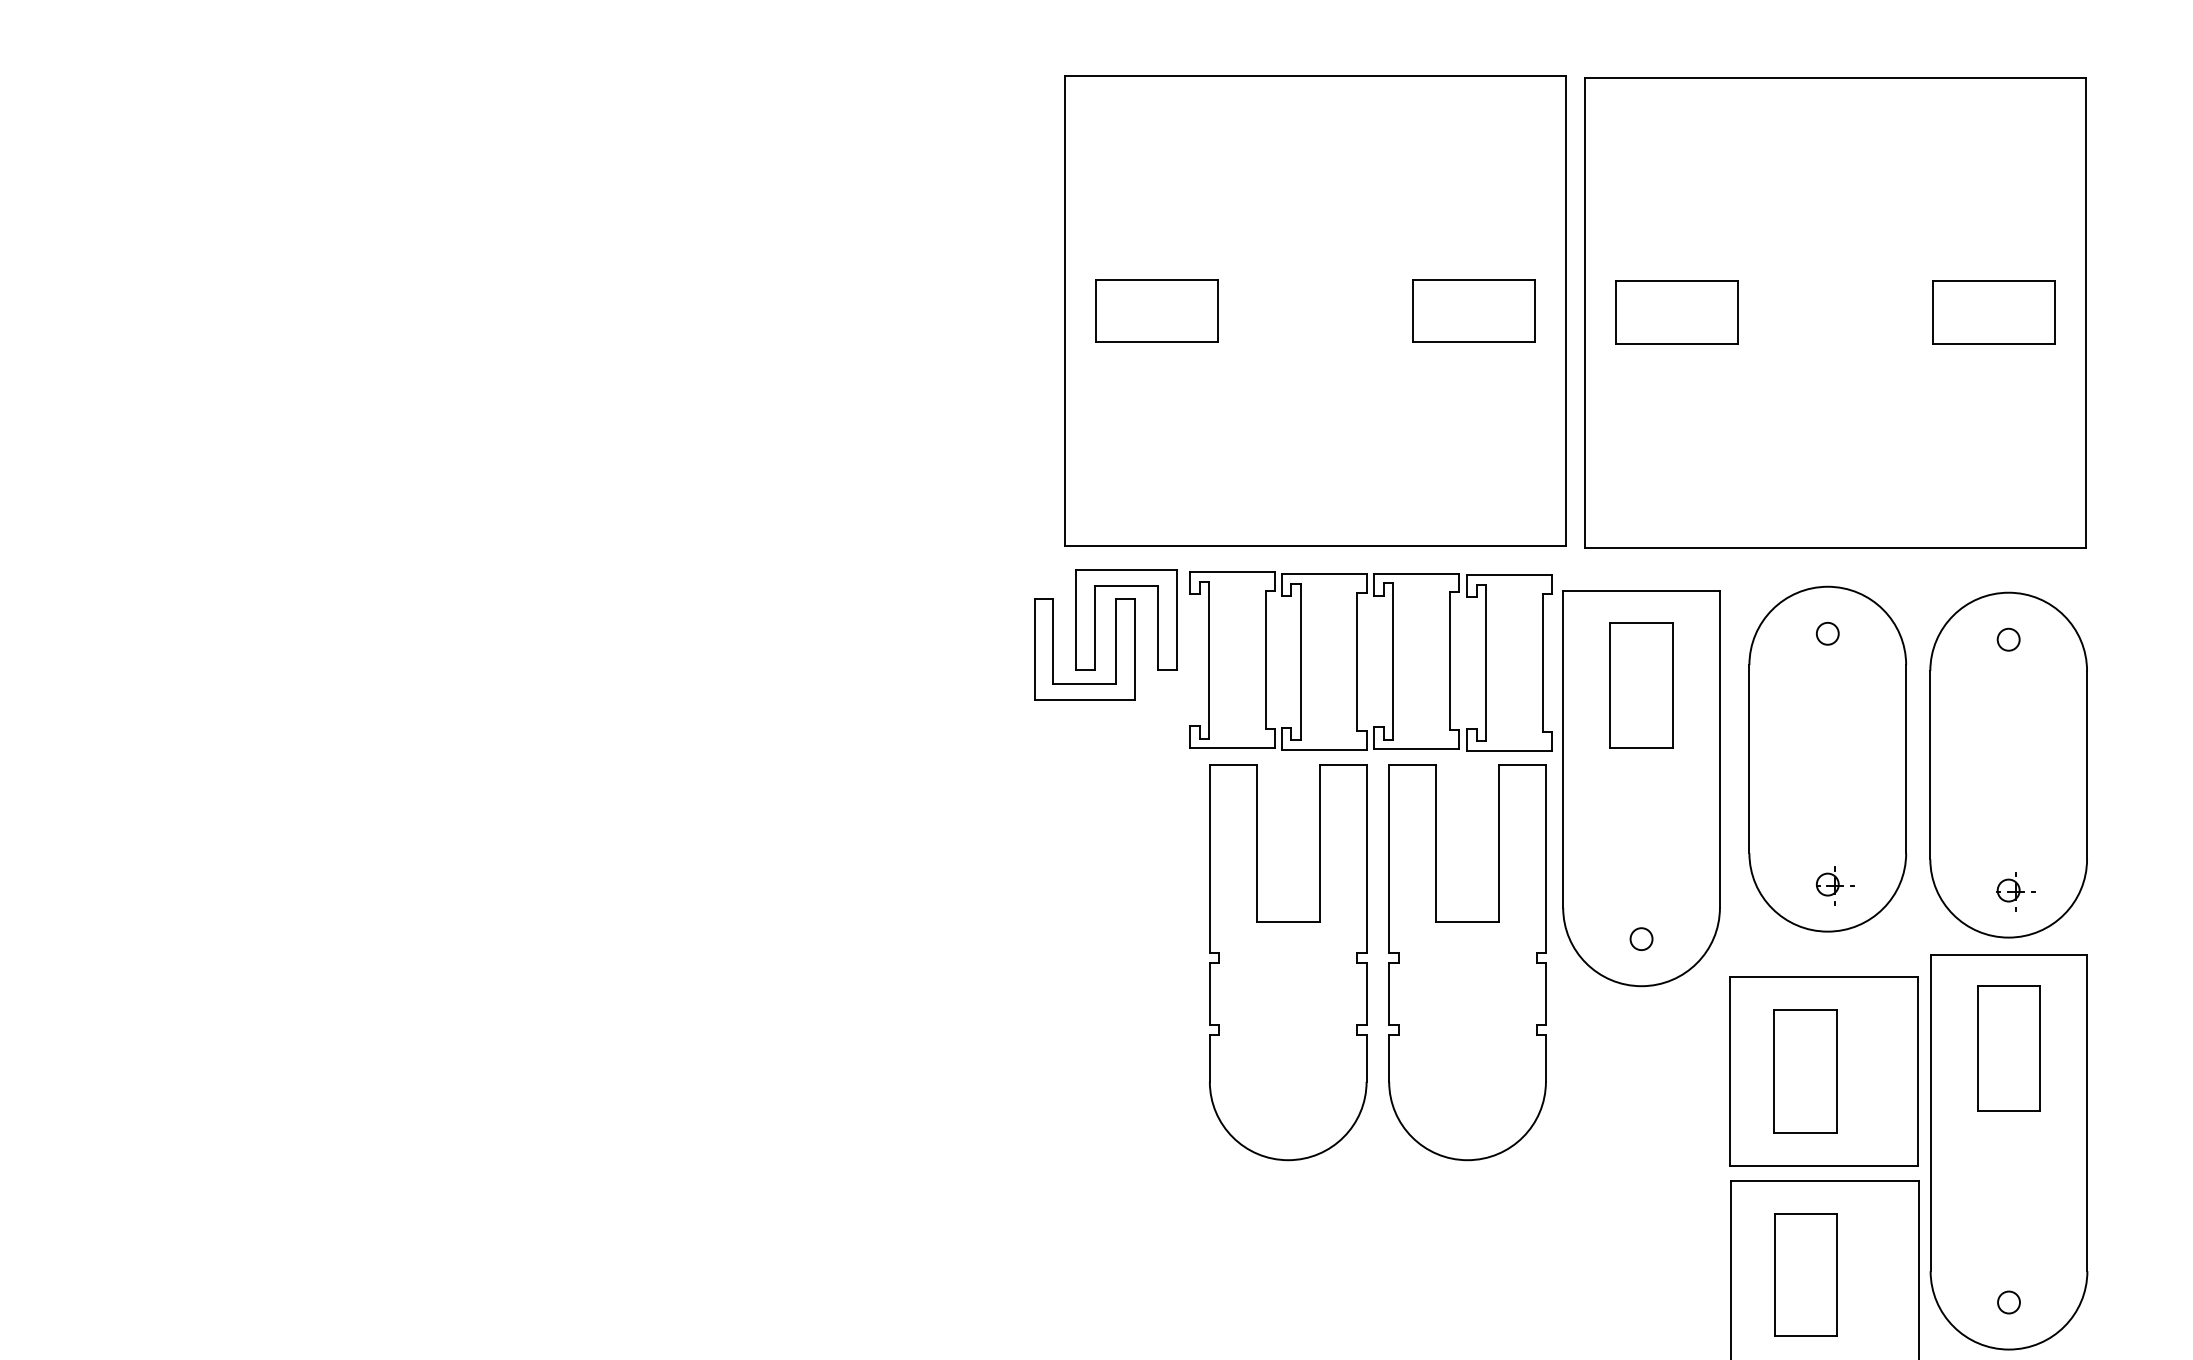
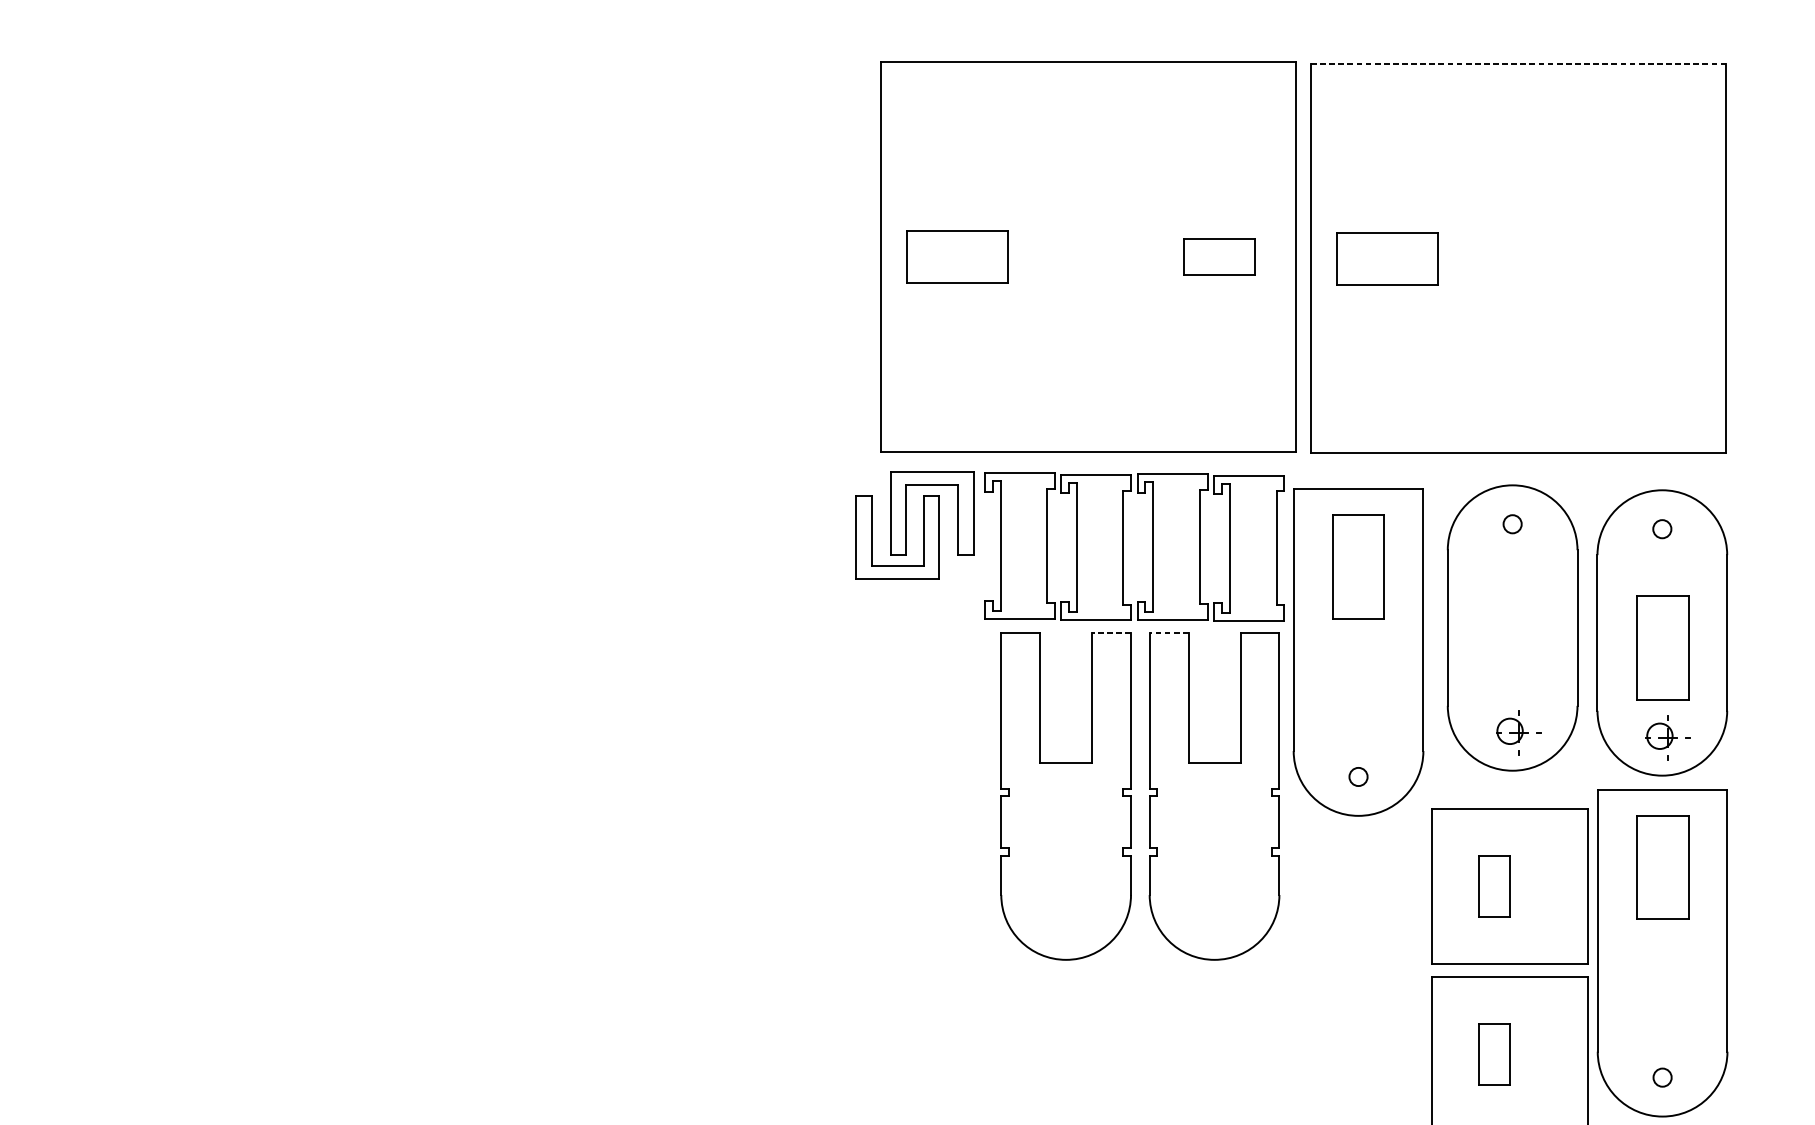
line: (1835, 77) -> (1519, 63), solid -> dashed
part: (1473, 310) -> (1219, 256), size x0.7
part: (1993, 312) -> (1649, 258), removed
line: (1343, 765) -> (1111, 633), solid -> dashed
line: (1412, 765) -> (1168, 633), solid -> dashed
part: (2008, 783) -> (1662, 648), added
part: (1835, 885) -> (1519, 732), size x1.4
part: (2015, 891) -> (1667, 737), size x1.4
part: (1805, 1071) -> (1494, 886), size x0.6
part: (1805, 1274) -> (1494, 1054), size x0.6

